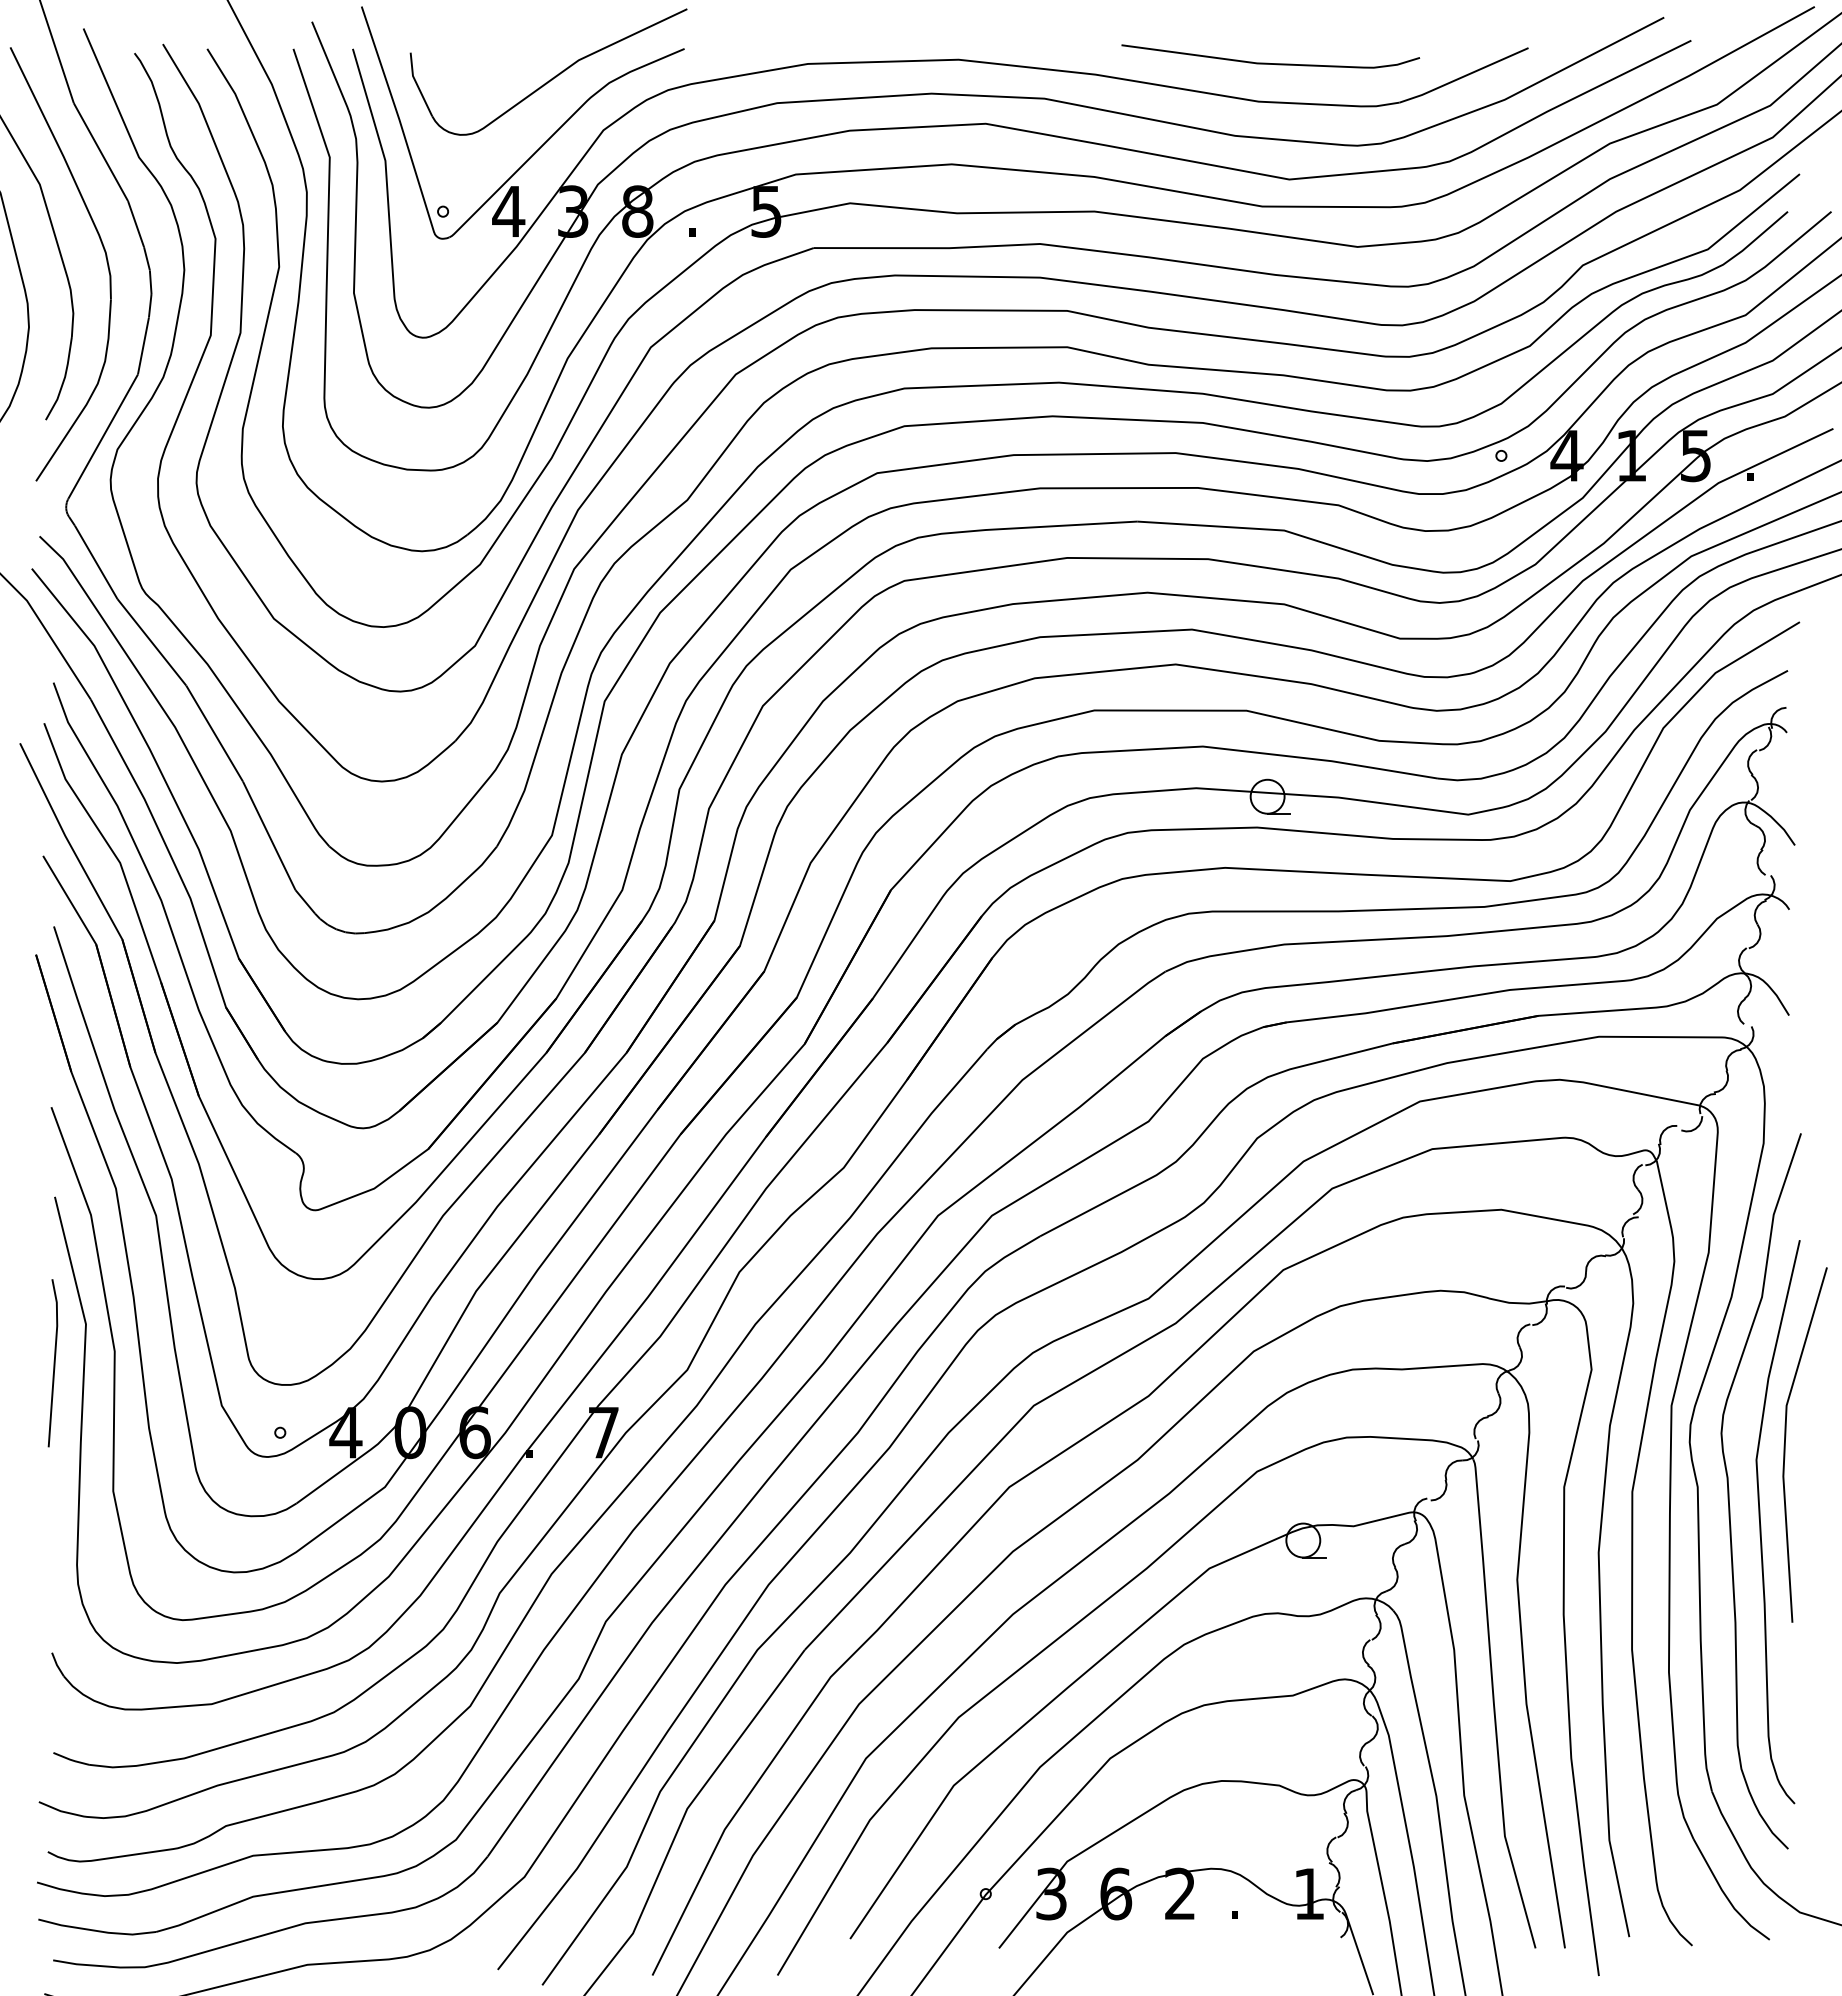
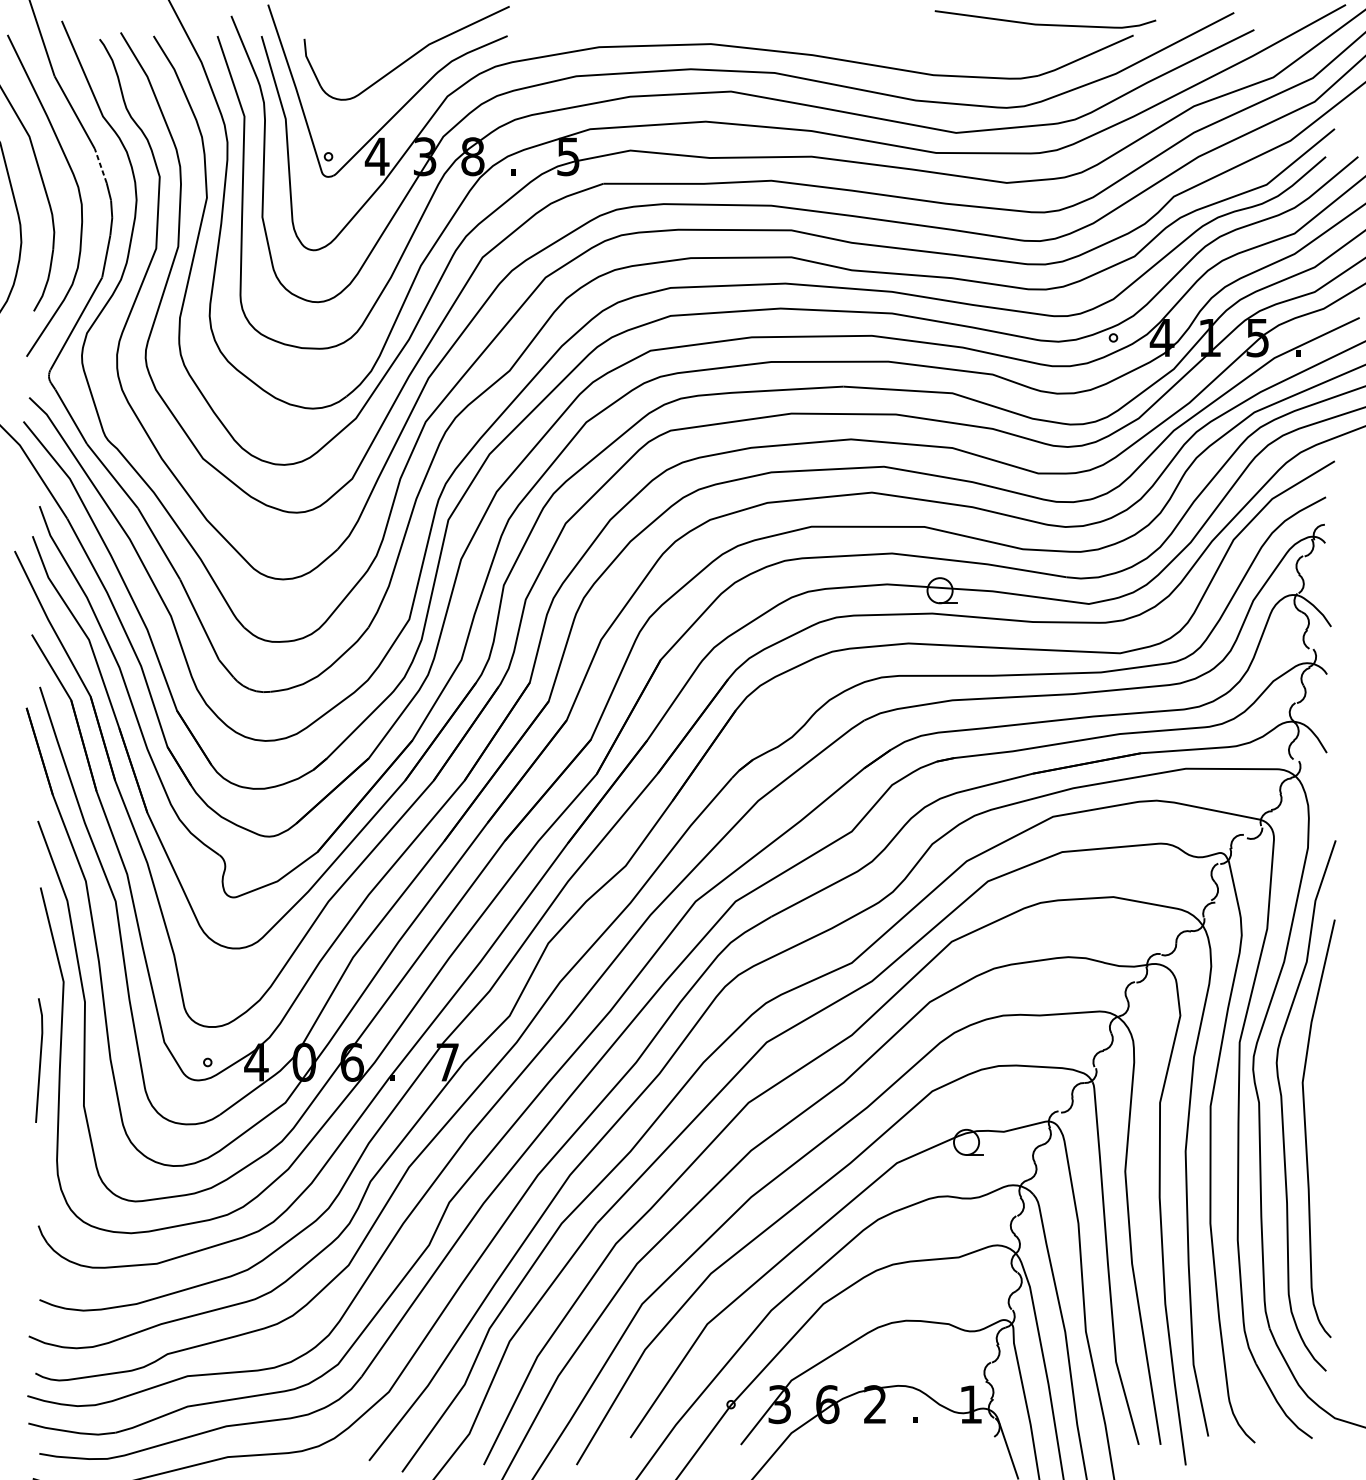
curve: (1267, 62) -> (1043, 23), moved
line: (135, 223) -> (100, 165), solid -> dashed
line: (53, 1363) -> (39, 1060), moved
line: (1785, 1444) -> (1324, 1071), removed

